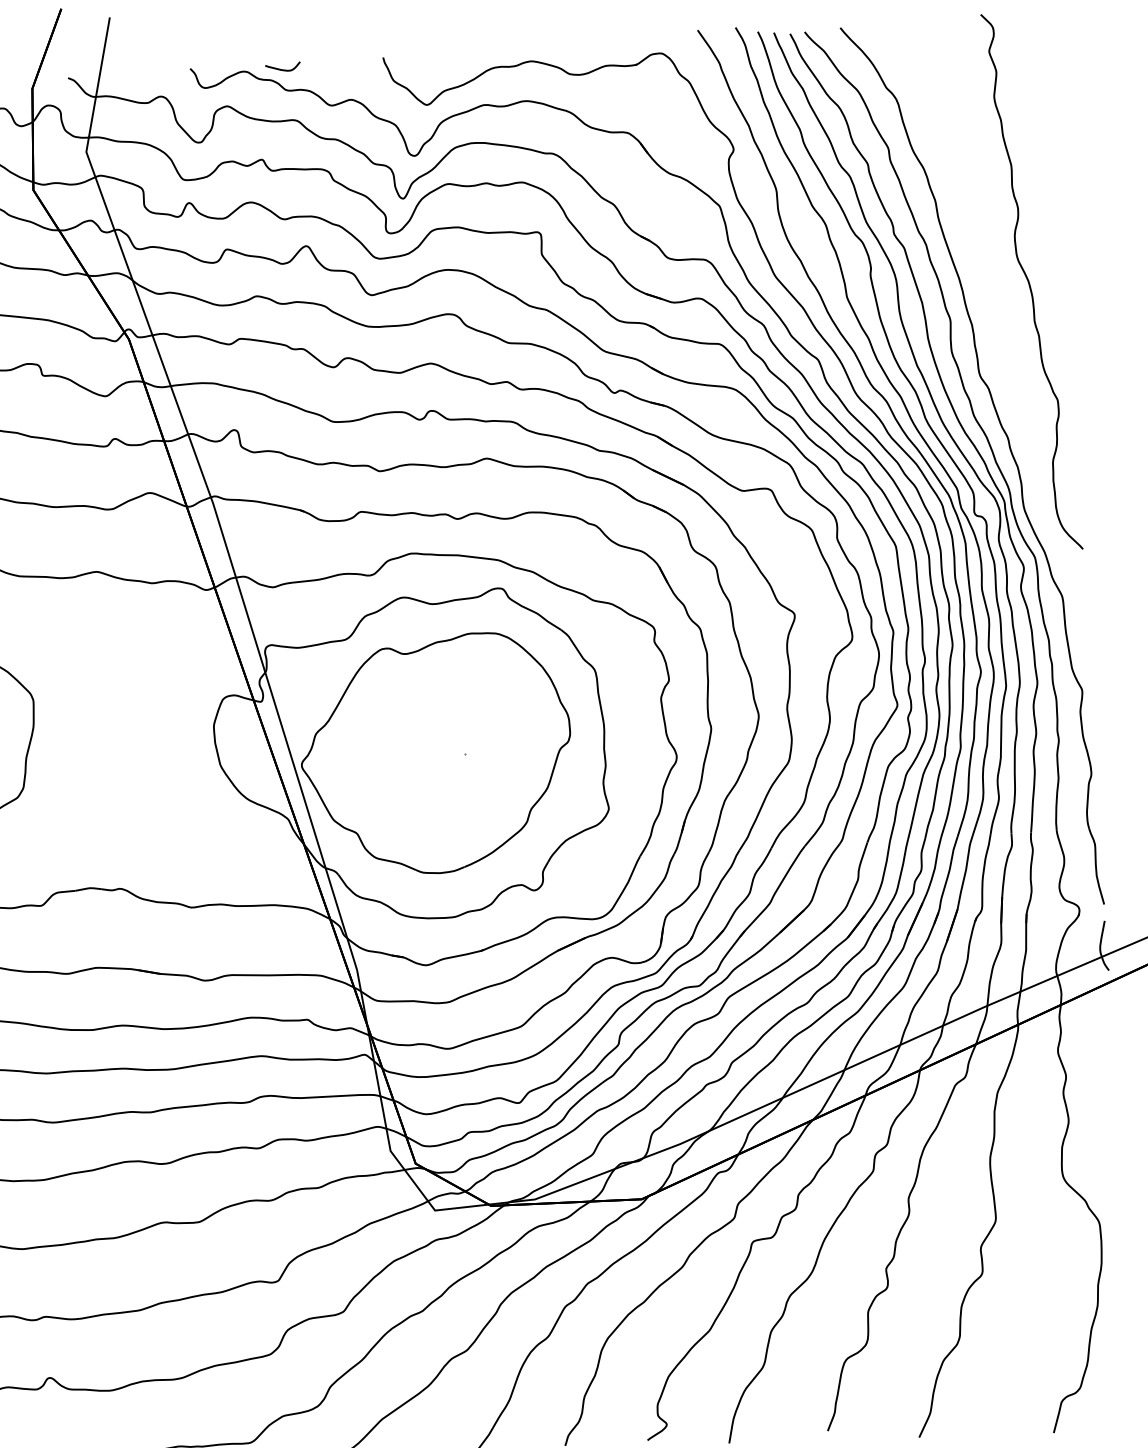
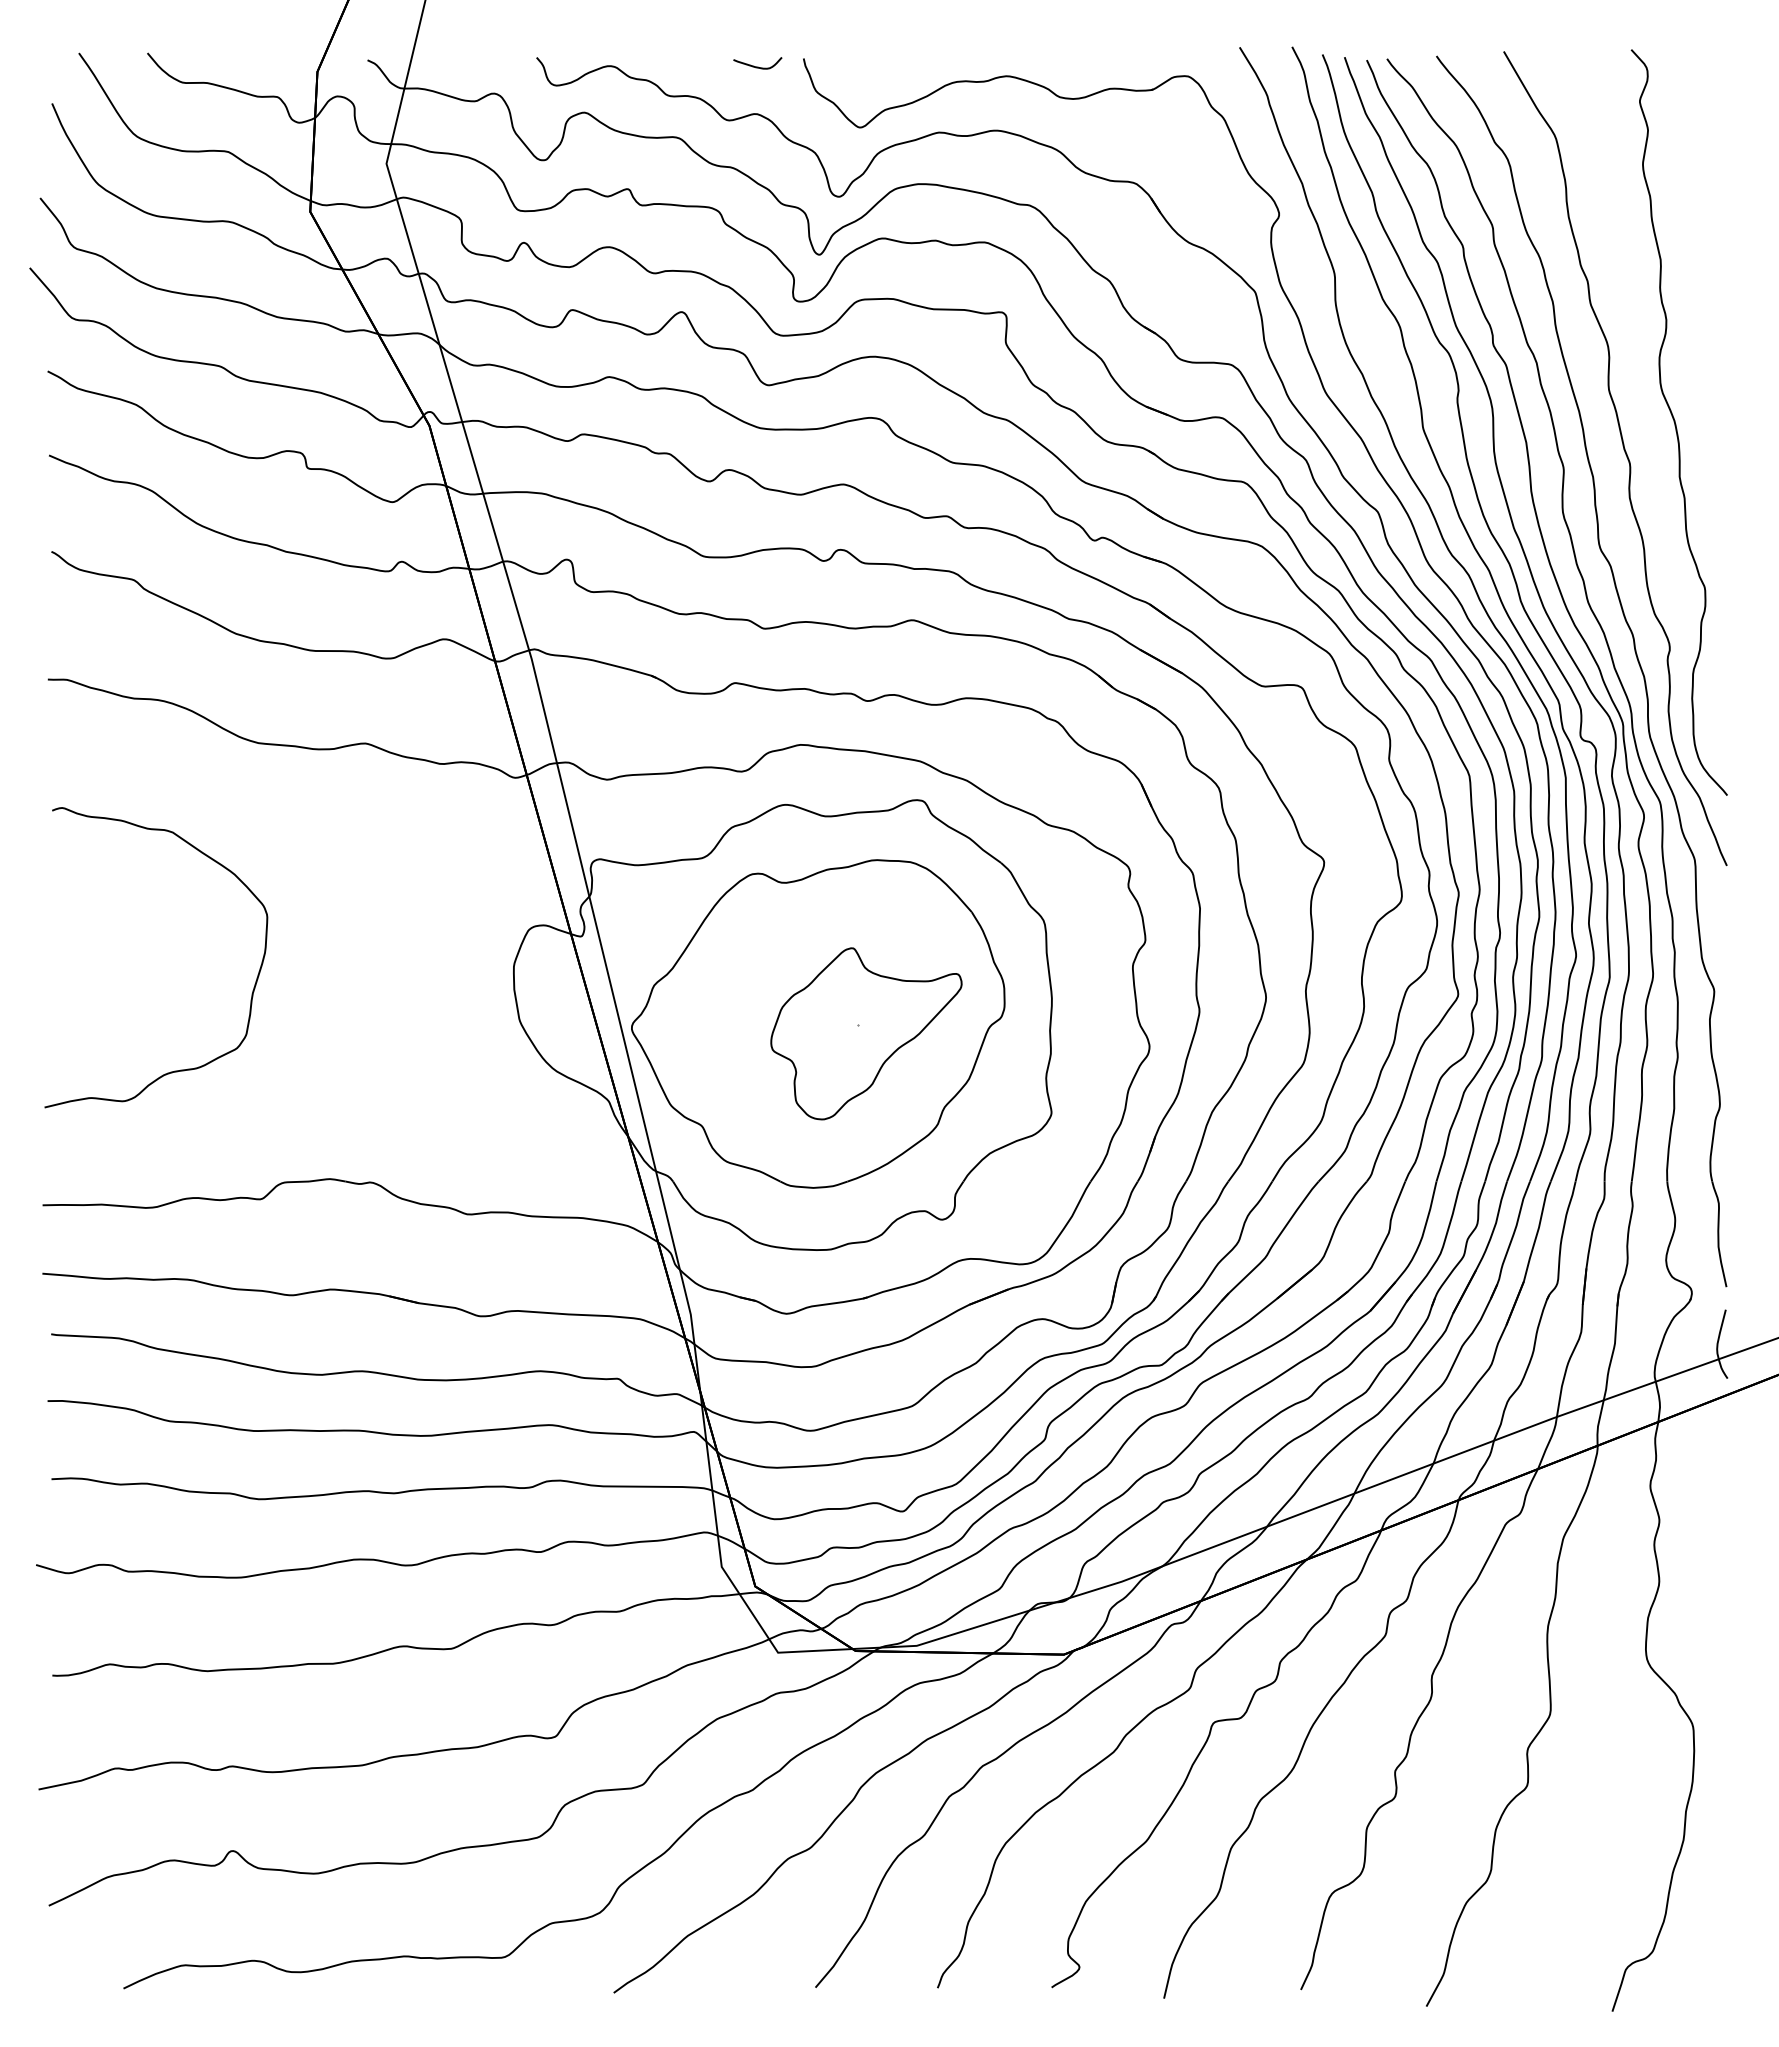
curve: (282, 69) -> (757, 66), moved
curve: (994, 308) -> (1625, 455), added
part: (471, 759) -> (866, 1033), added

